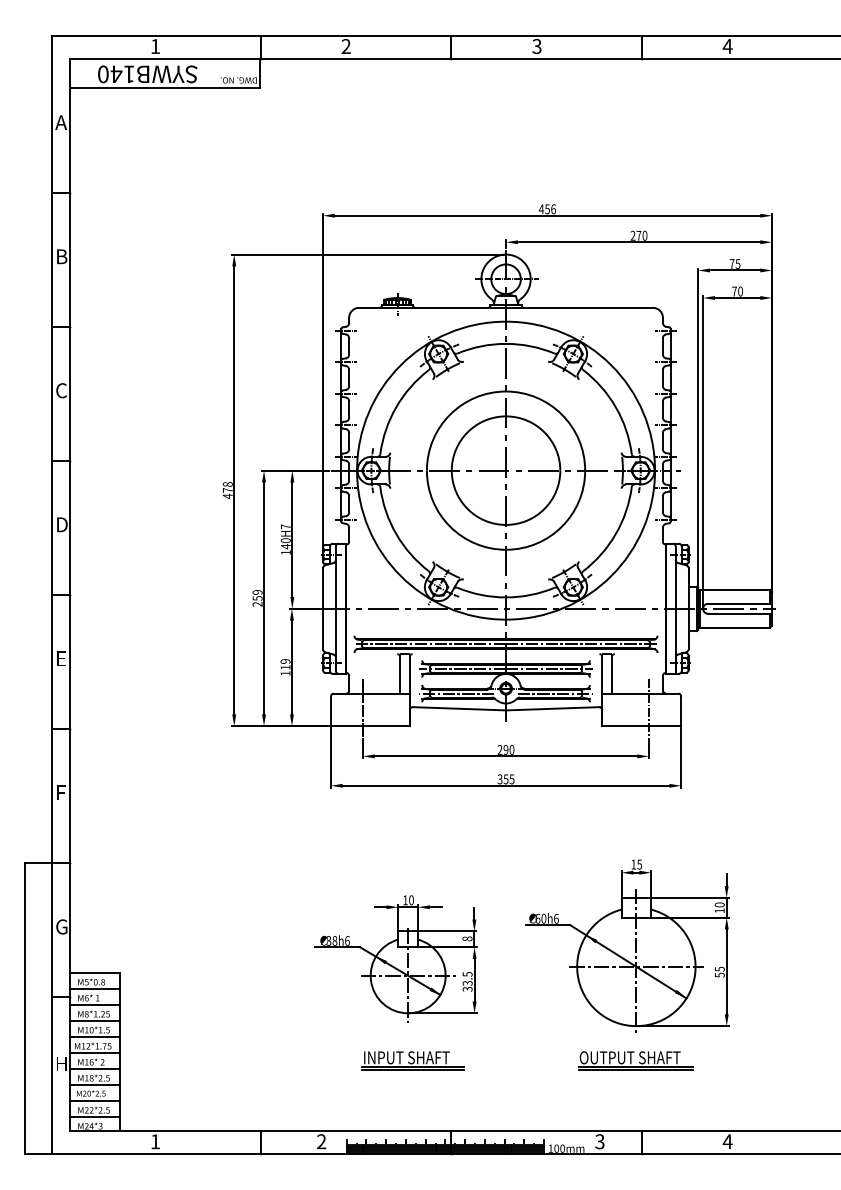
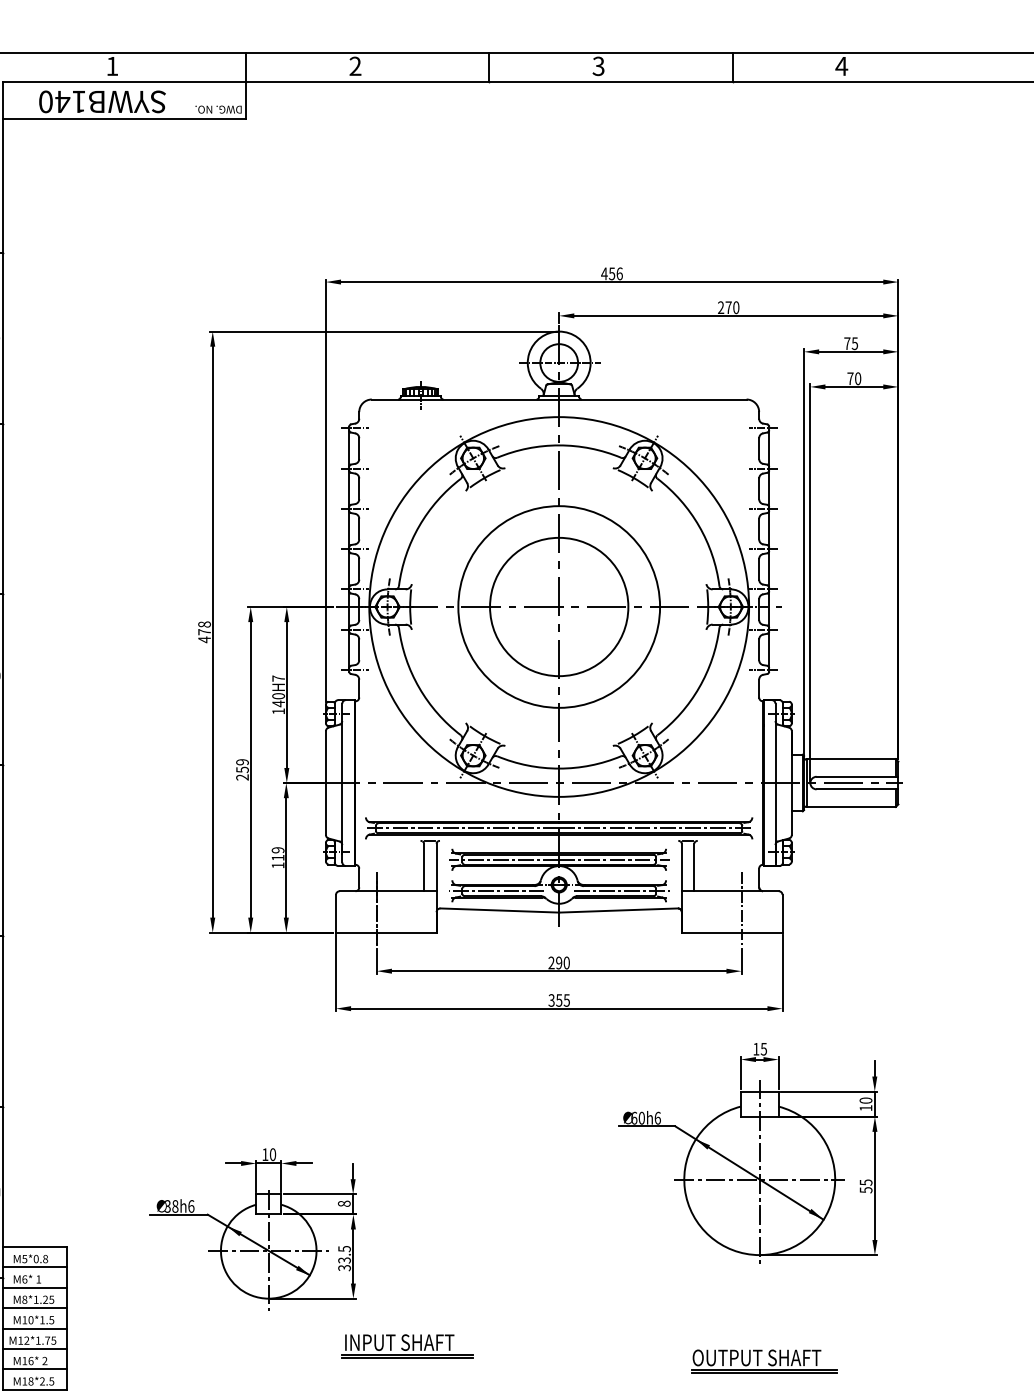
part: (627, 945) -> (748, 1152), moved
part: (395, 958) -> (252, 1228), moved
part: (412, 1060) -> (406, 1346), moved
part: (635, 1060) -> (763, 1361), moved

